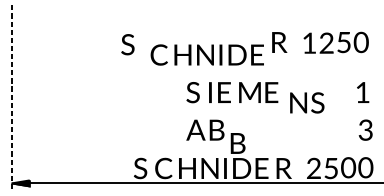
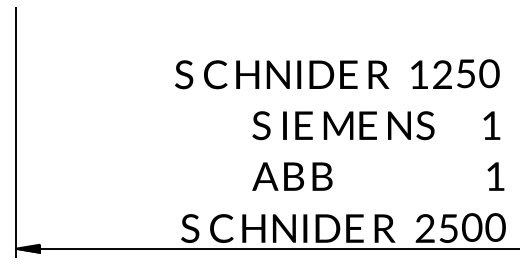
text: (279, 42) -> (378, 74), moved
text: (336, 42) -> (455, 73), moved
text: (128, 44) -> (184, 74), moved
line: (11, 98) -> (15, 133), dashed -> solid
text: (307, 102) -> (411, 125), moved
text: (365, 130) -> (495, 176), 3 -> 1
text: (238, 143) -> (322, 176), moved

